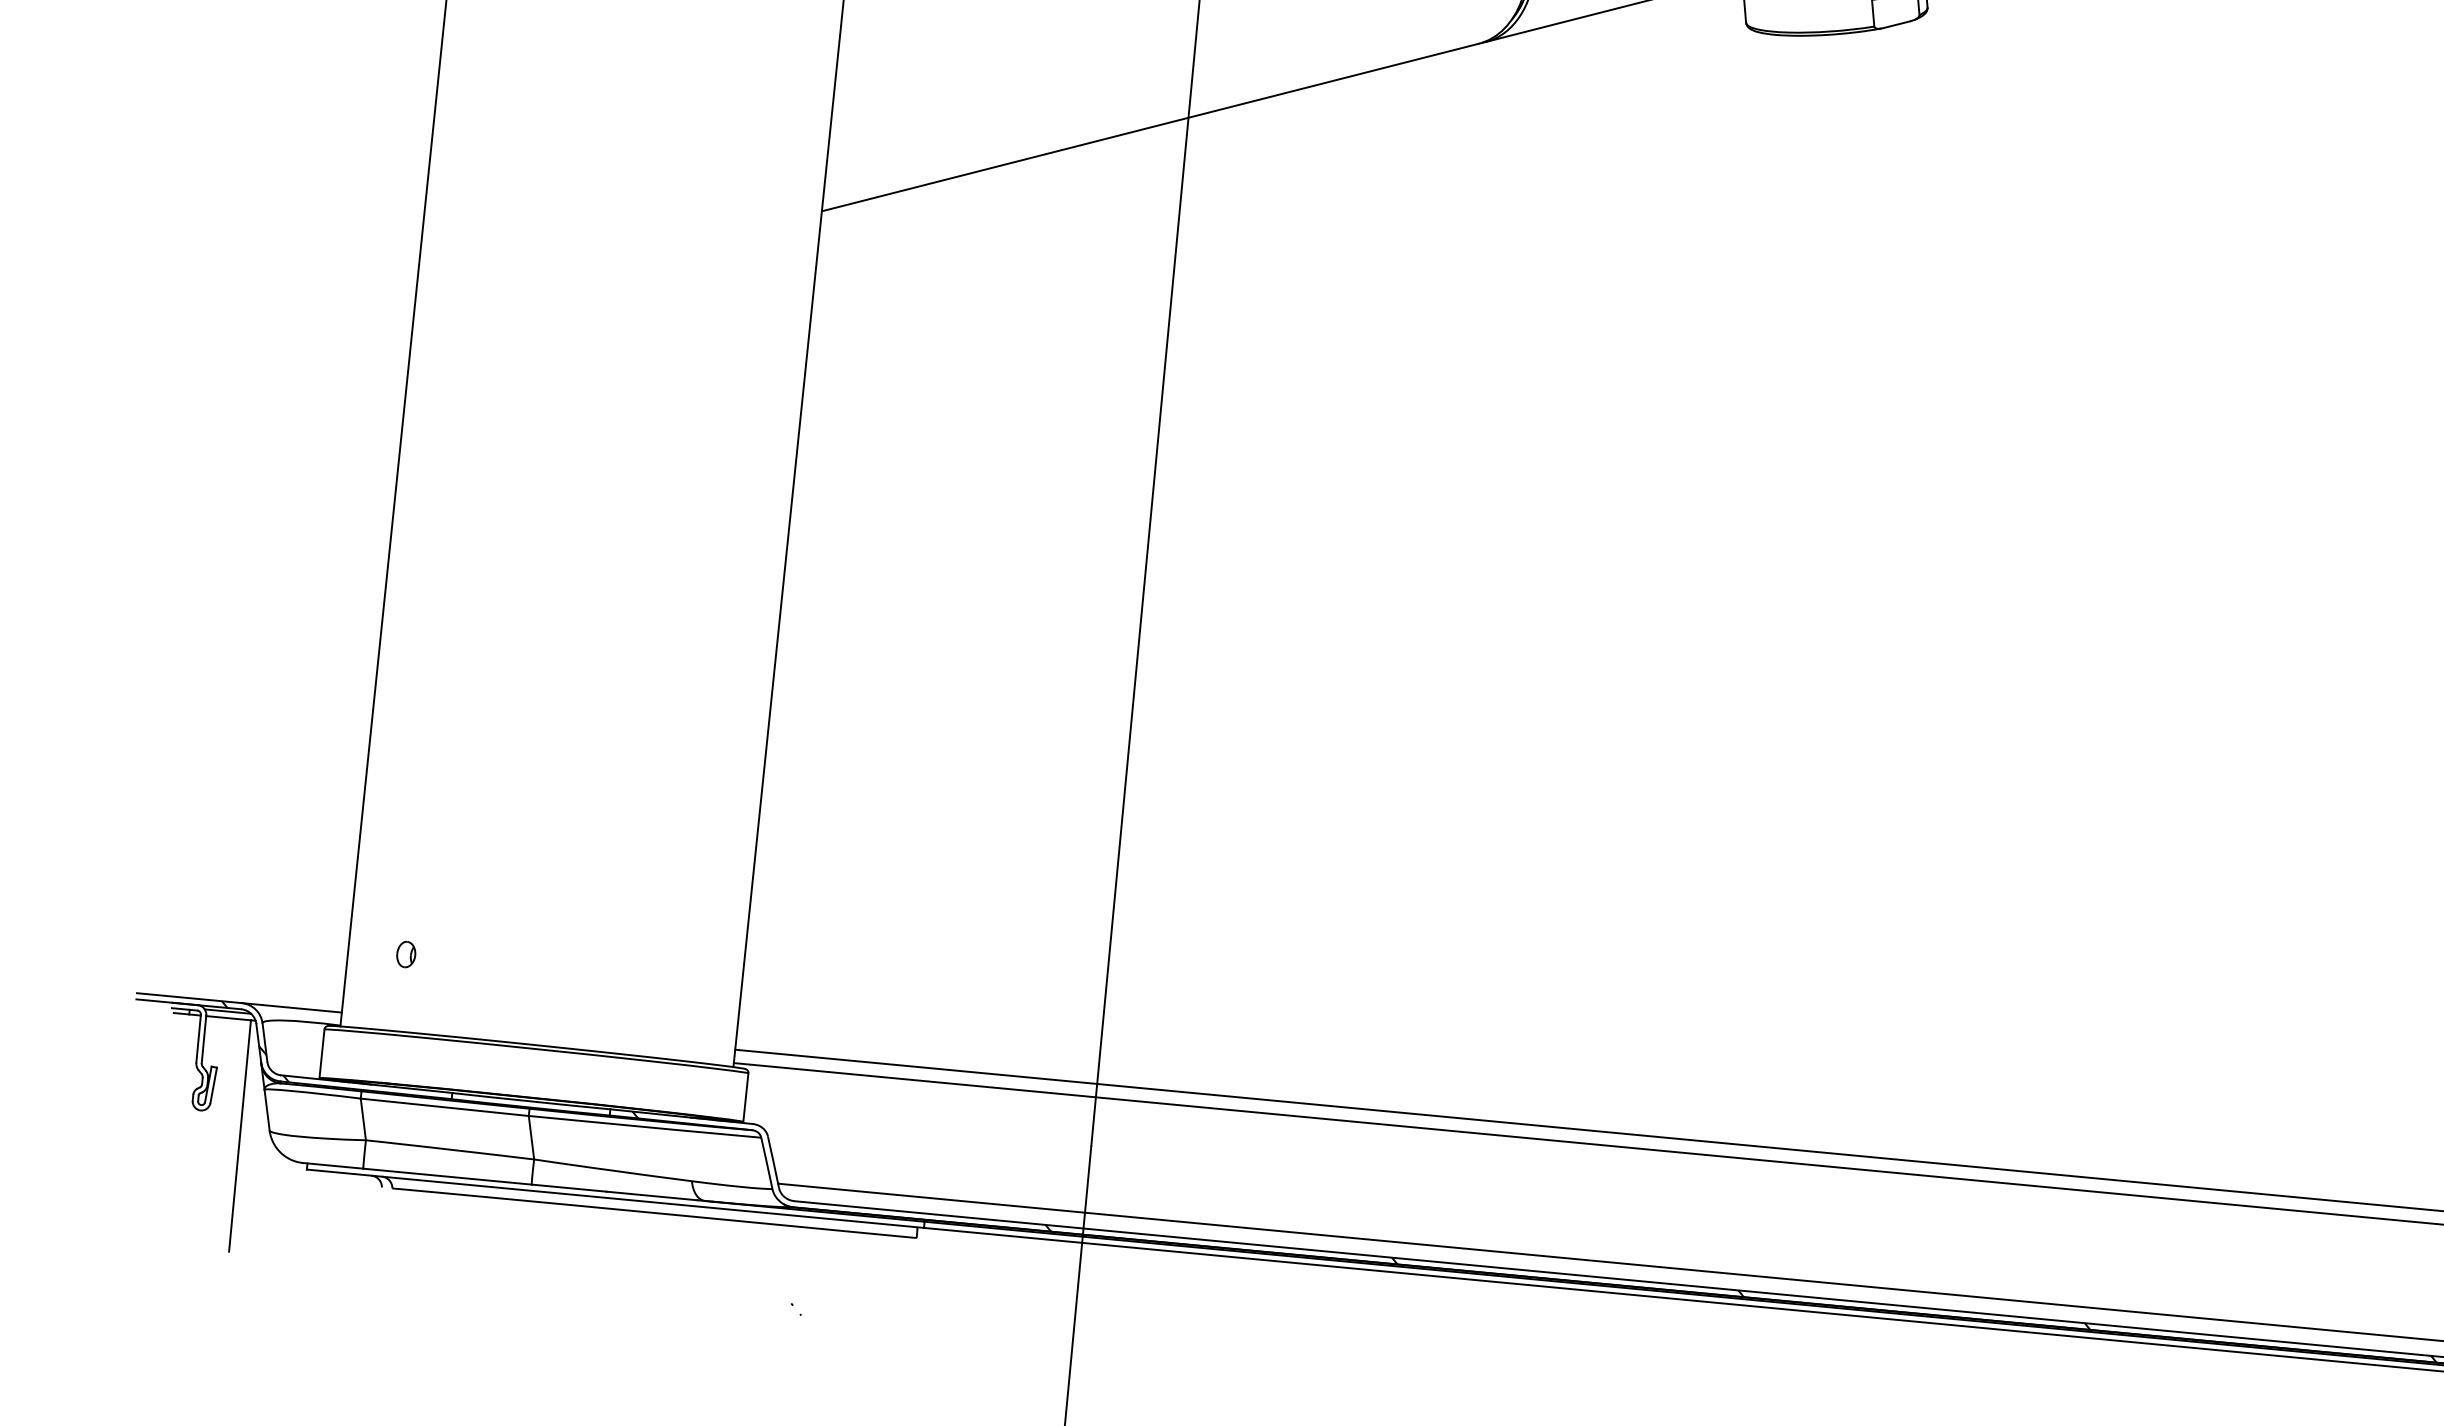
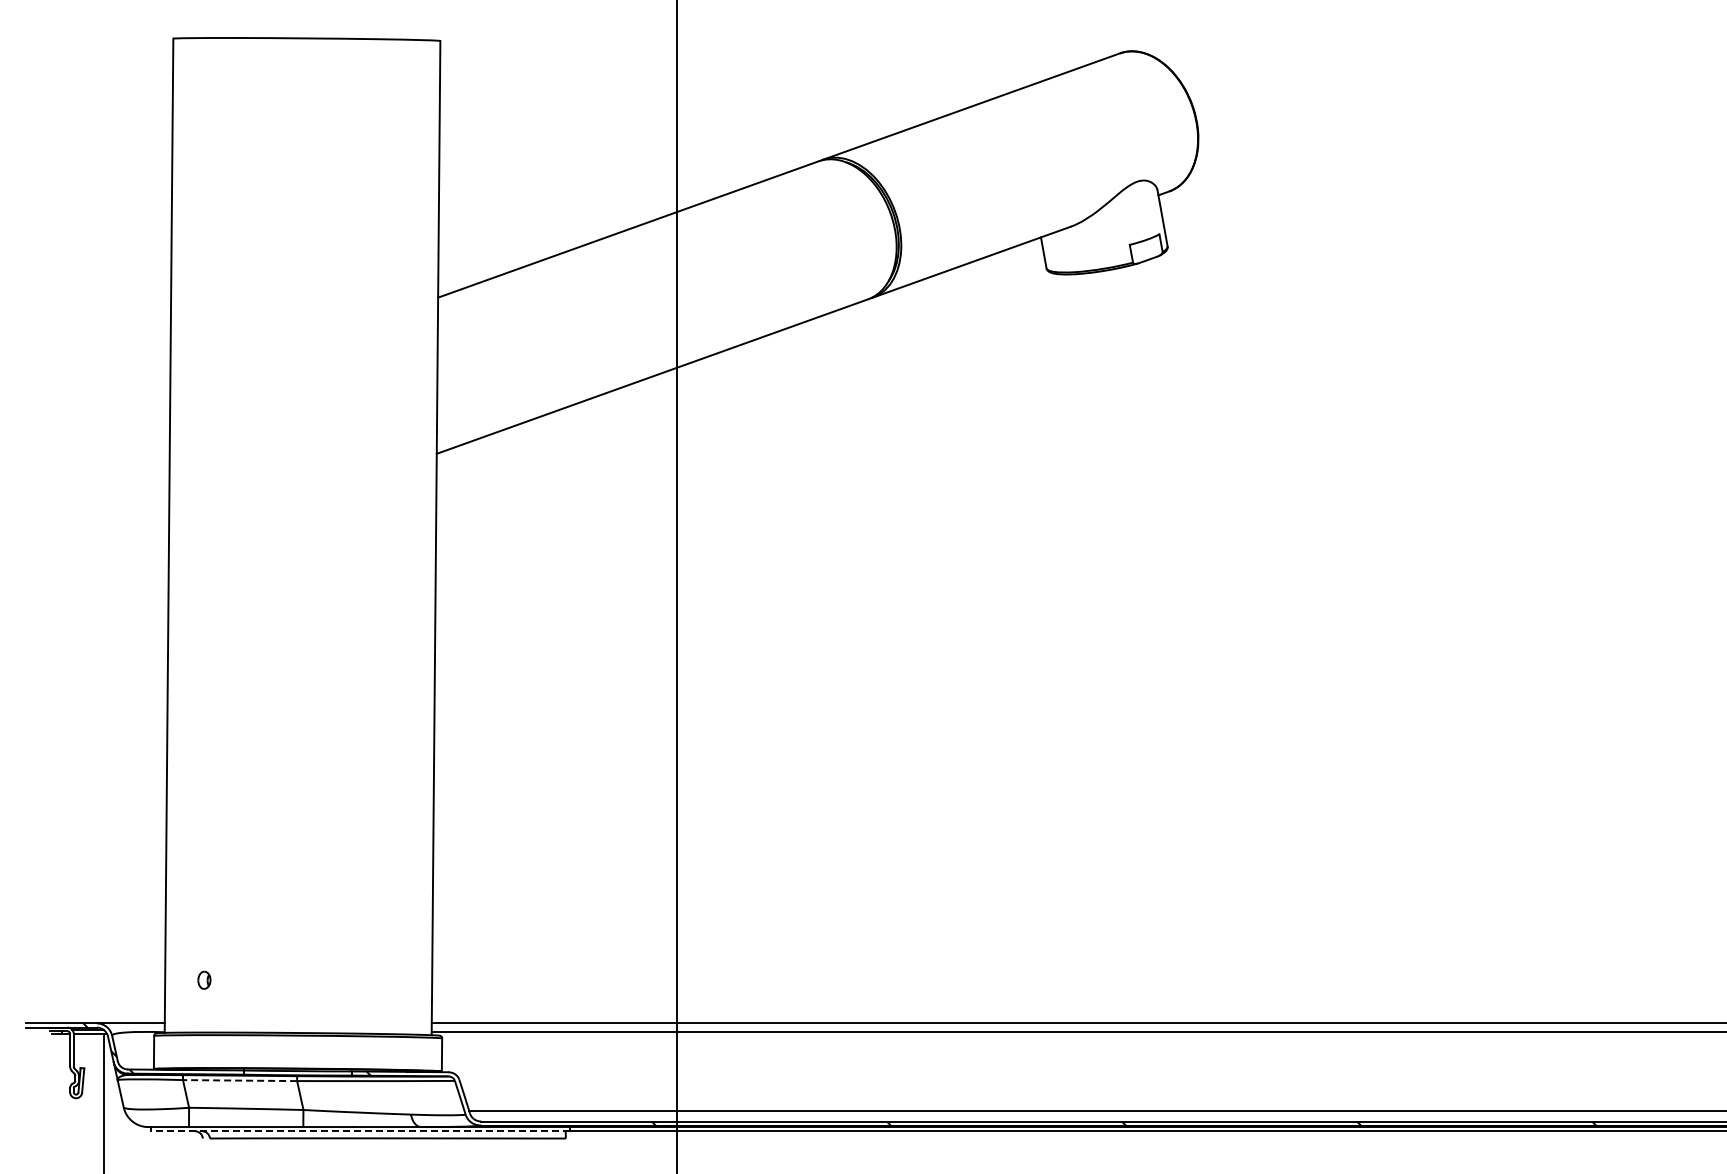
line: (443, 1107) -> (239, 1080), solid -> dashed
line: (615, 1199) -> (360, 1131), solid -> dashed

